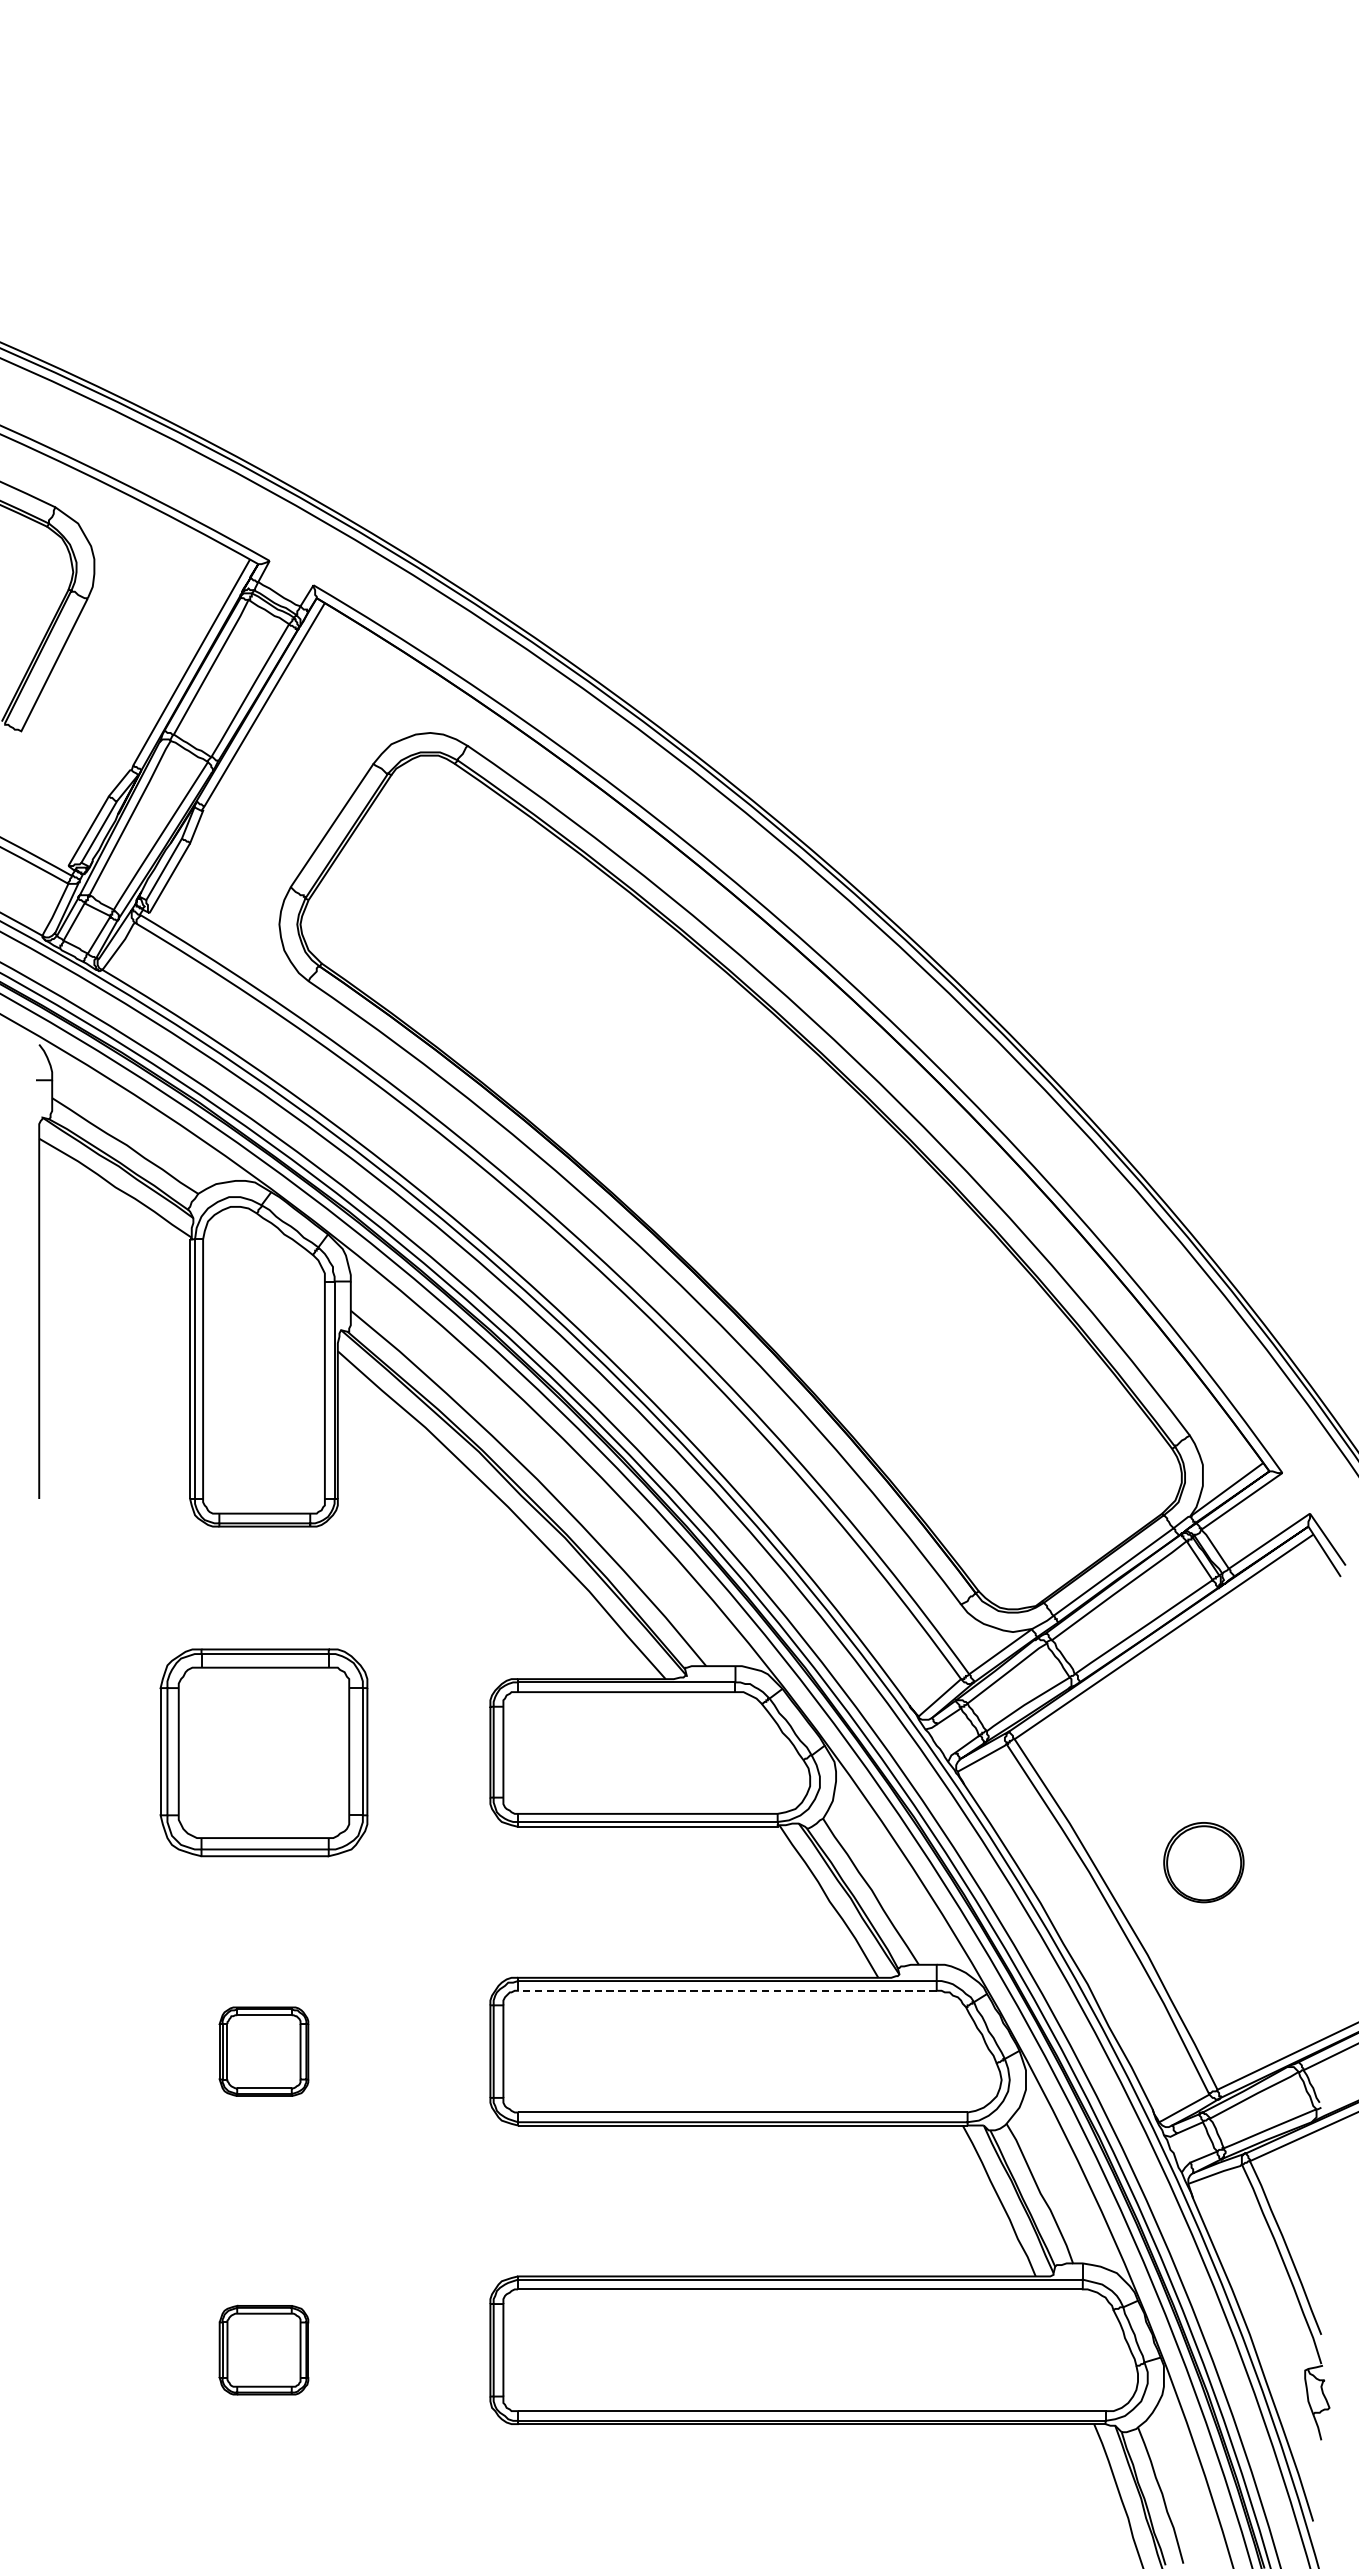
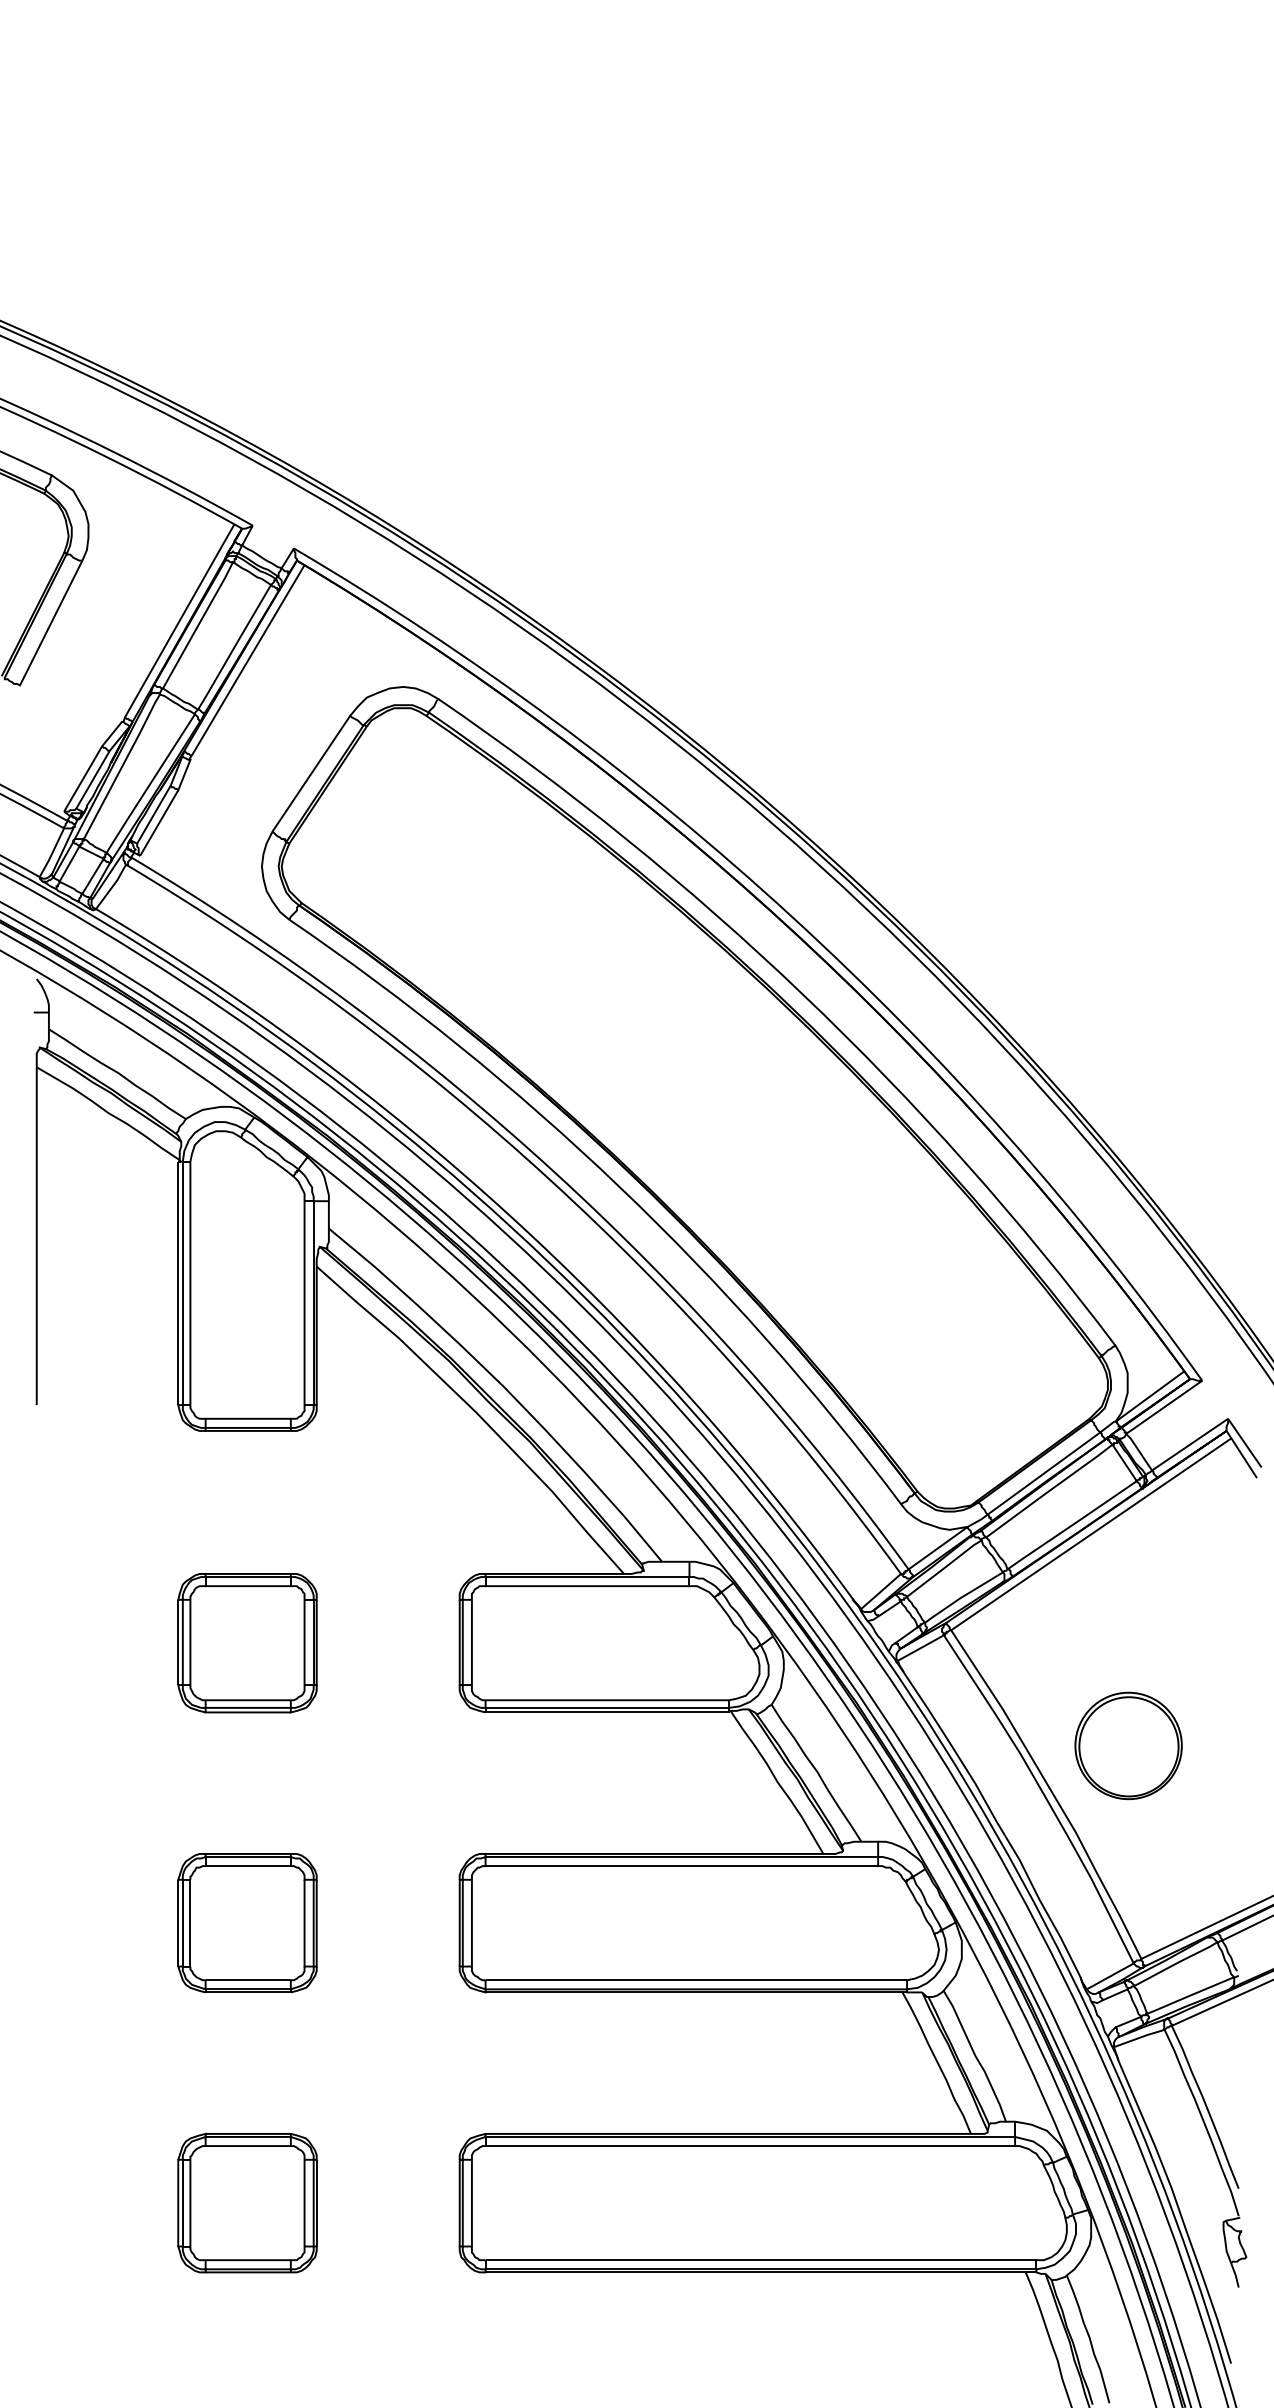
part: (264, 1753) -> (247, 1643), size x0.71
part: (1203, 1862) -> (1128, 1745), size x1.43
line: (726, 1991) -> (681, 1866), dashed -> solid
part: (264, 2051) -> (247, 1923), size x1.67
part: (264, 2349) -> (247, 2202), size x1.67

